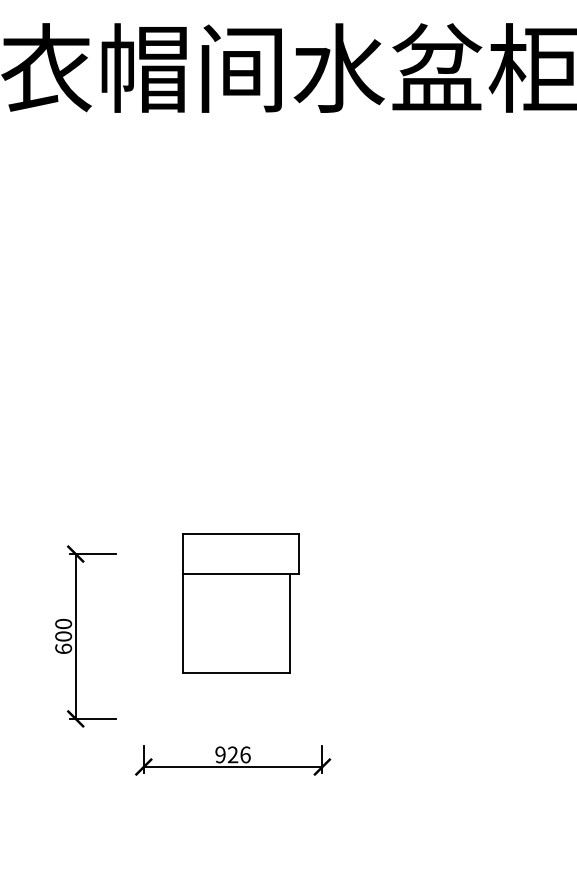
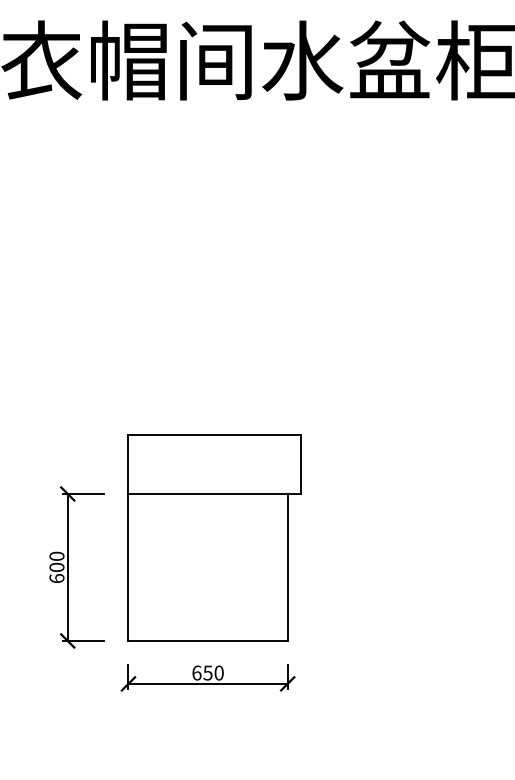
part: (240, 603) -> (214, 538), size x1.67
text: (232, 754) -> (207, 672), 926 -> 650

